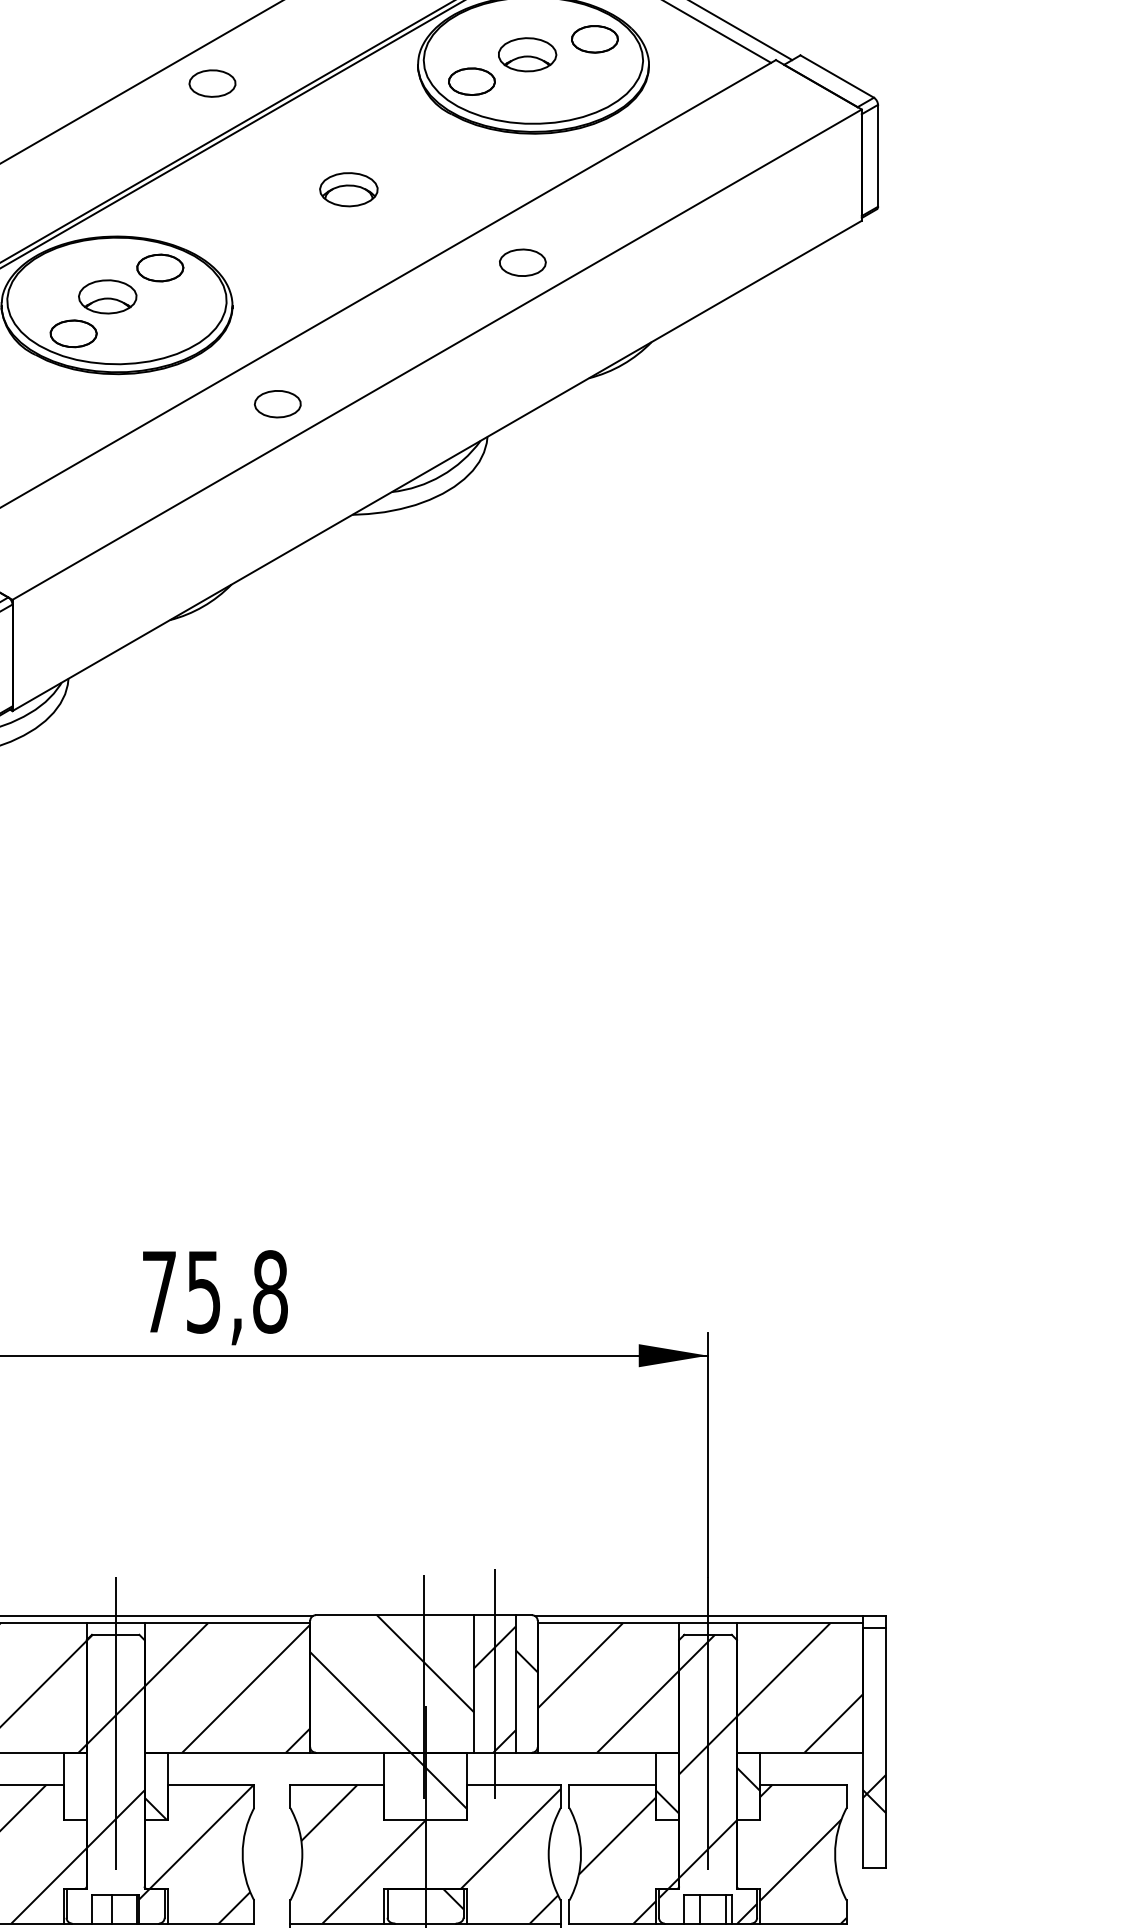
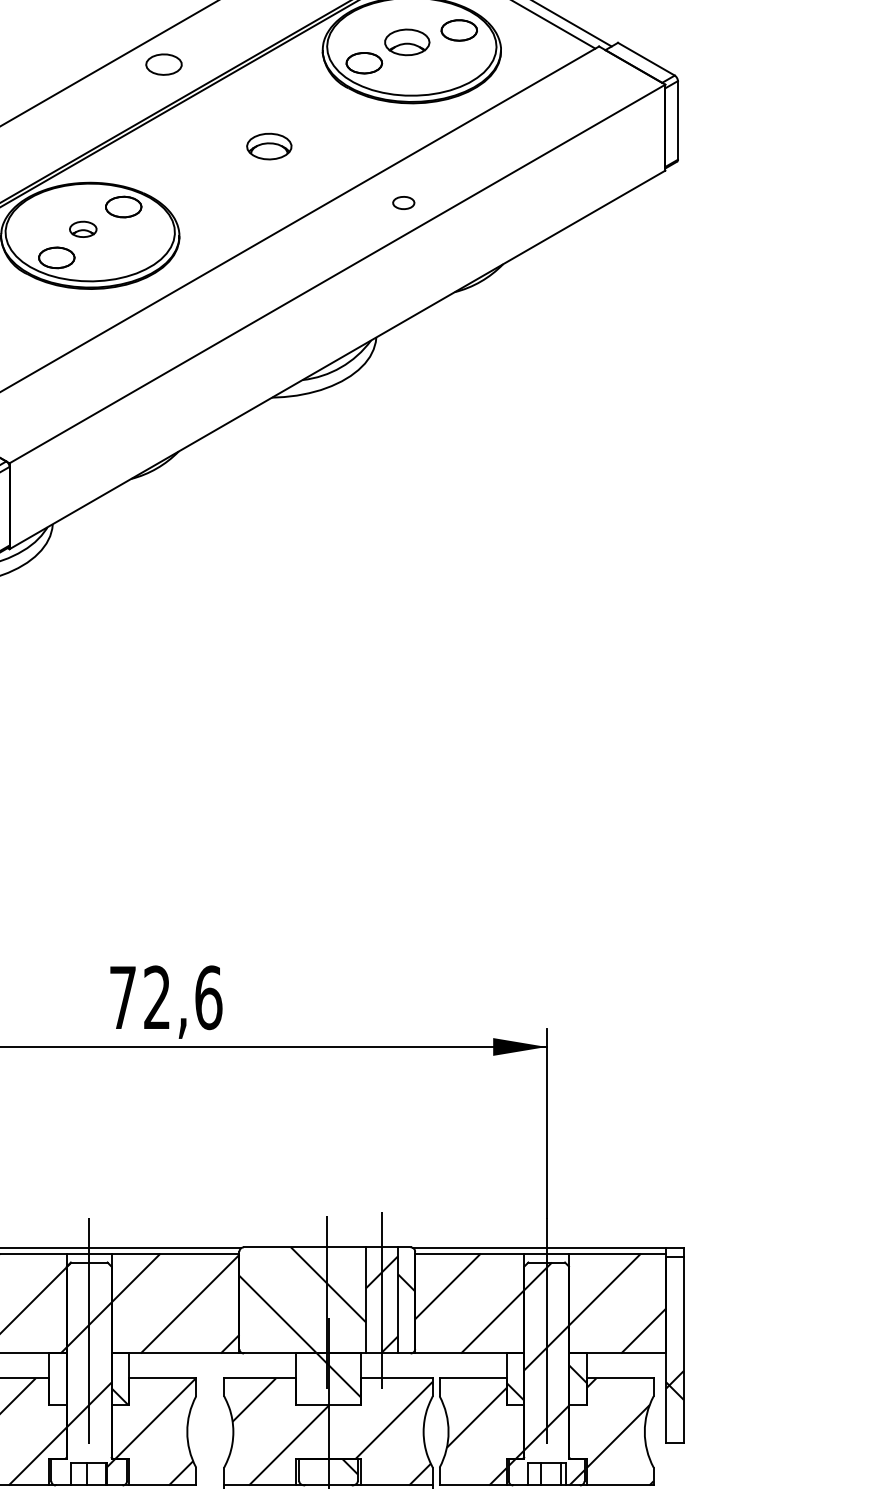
part: (522, 262) -> (403, 202), size x0.6
part: (108, 297) -> (83, 229), size x0.6
part: (276, 404) -> (213, 312), removed
text: (237, 1291) -> (183, 997), 75,8 -> 72,6

